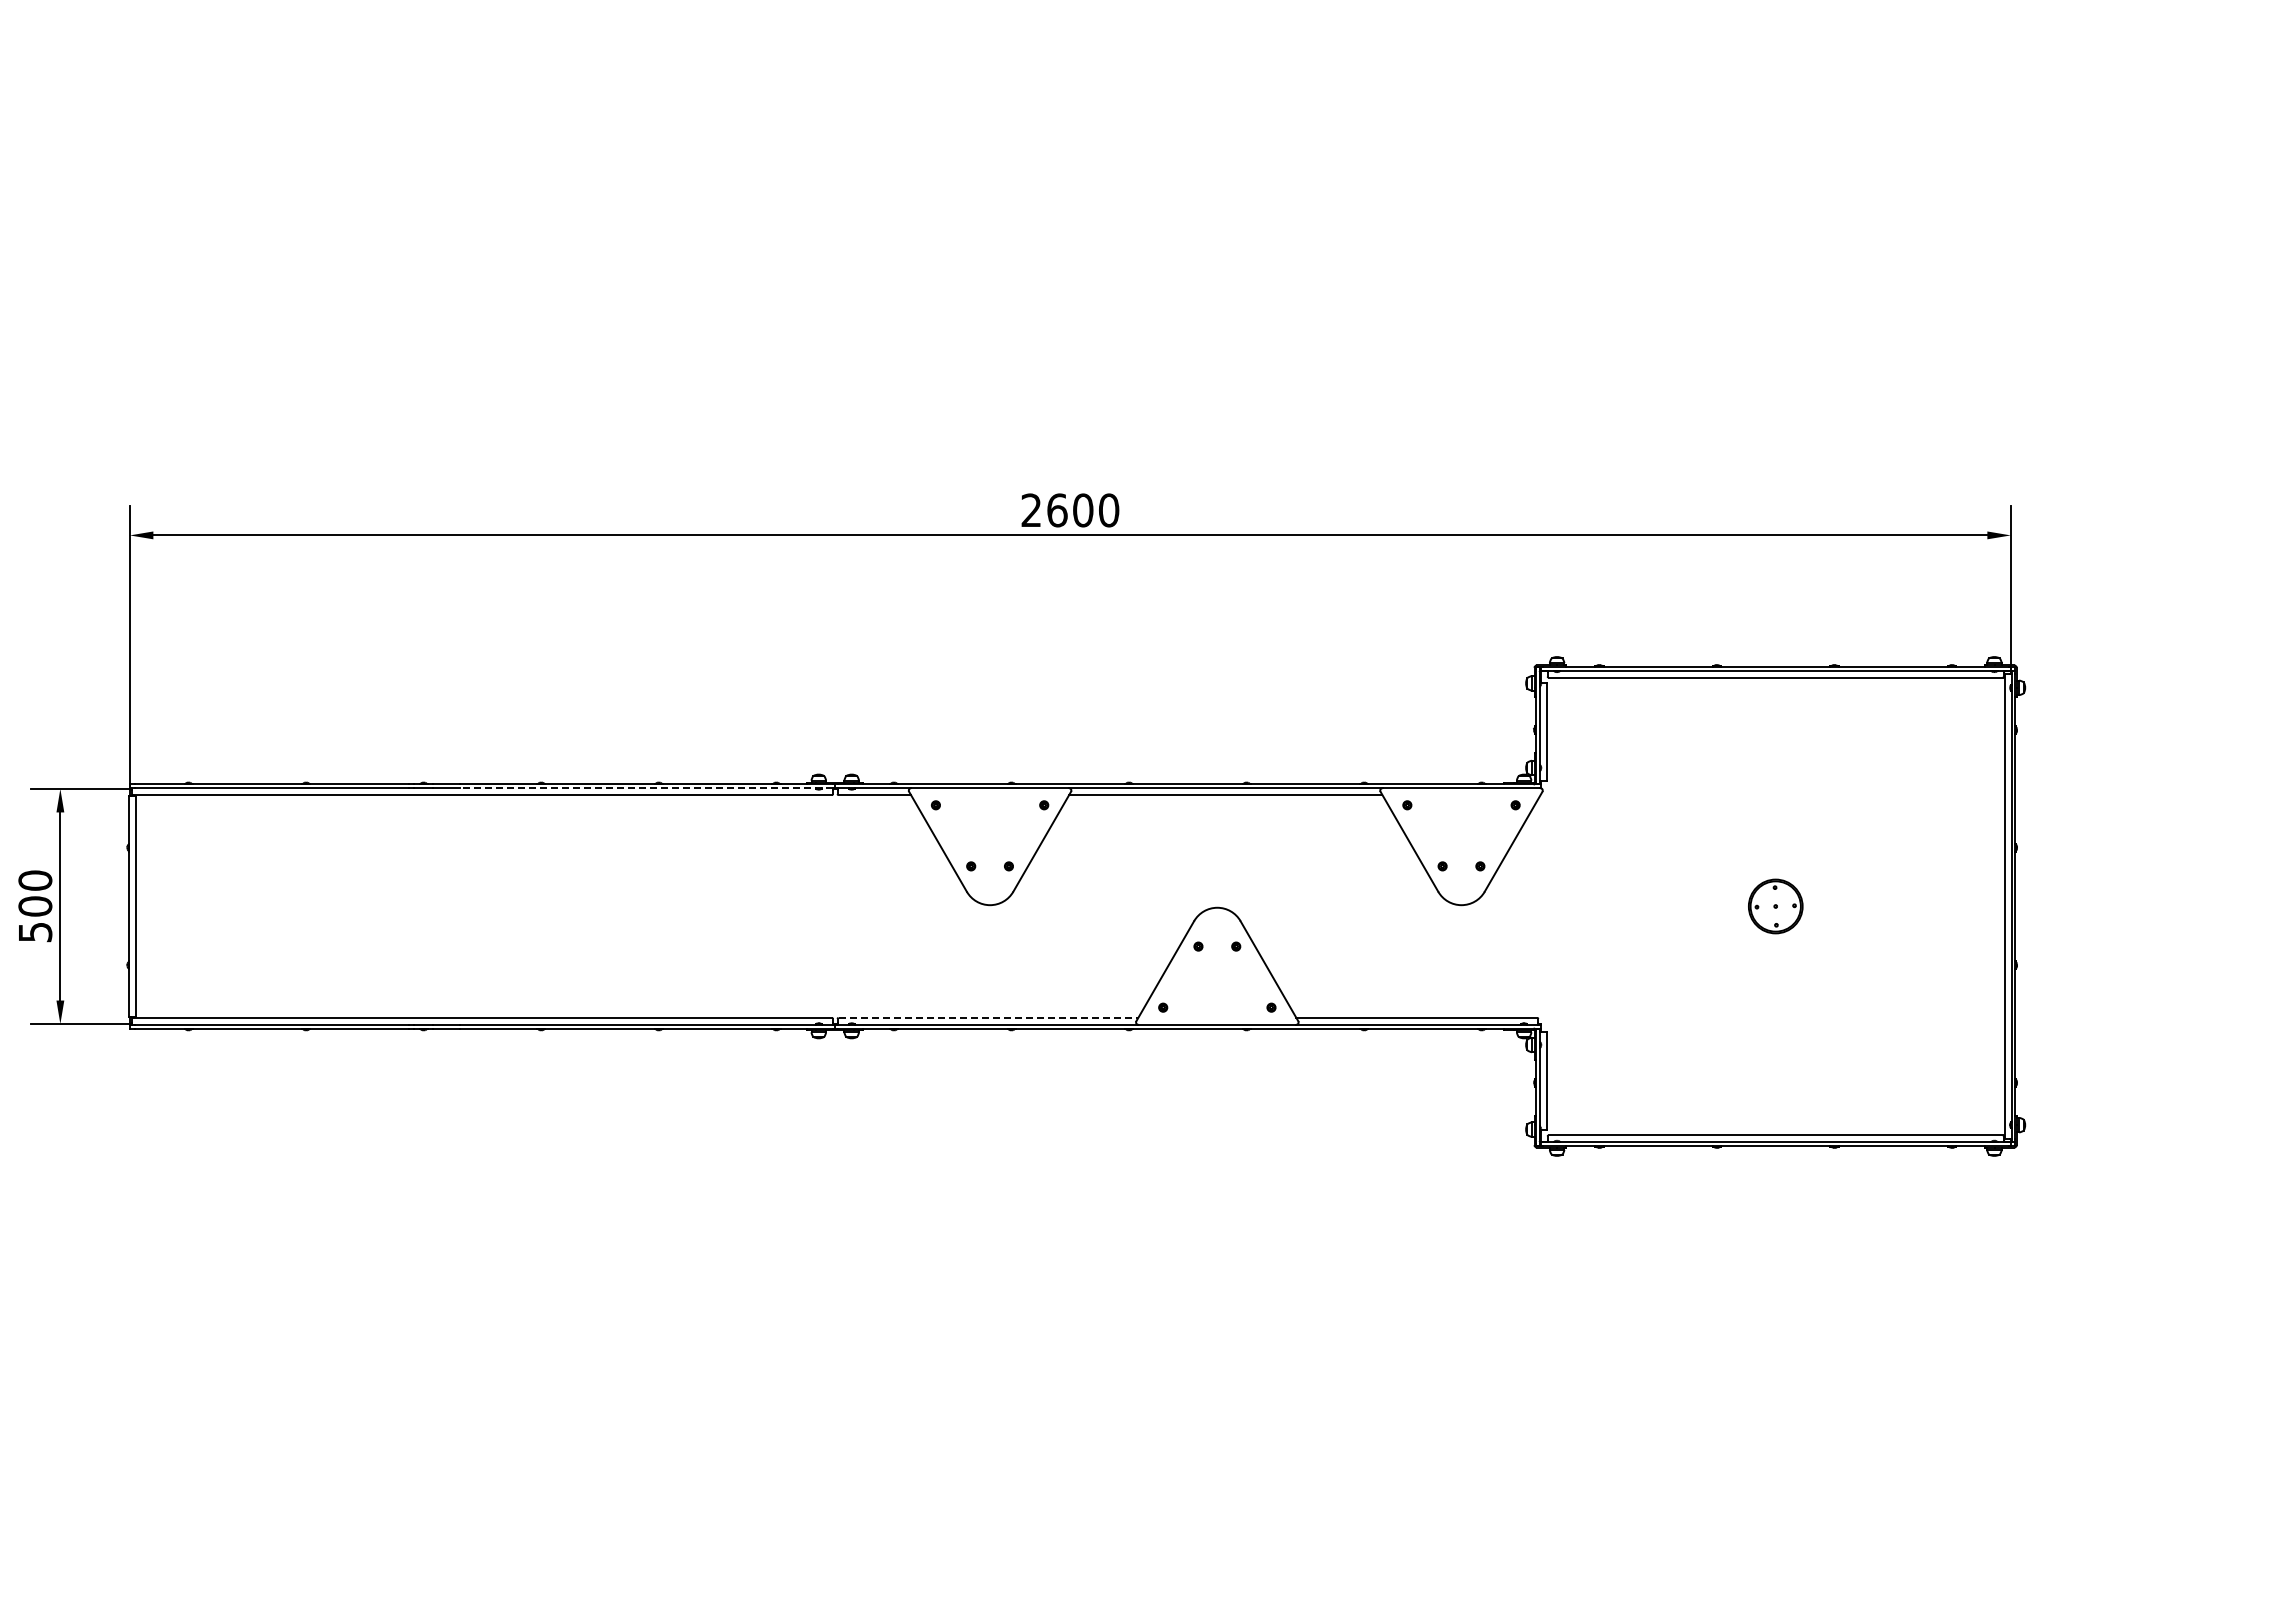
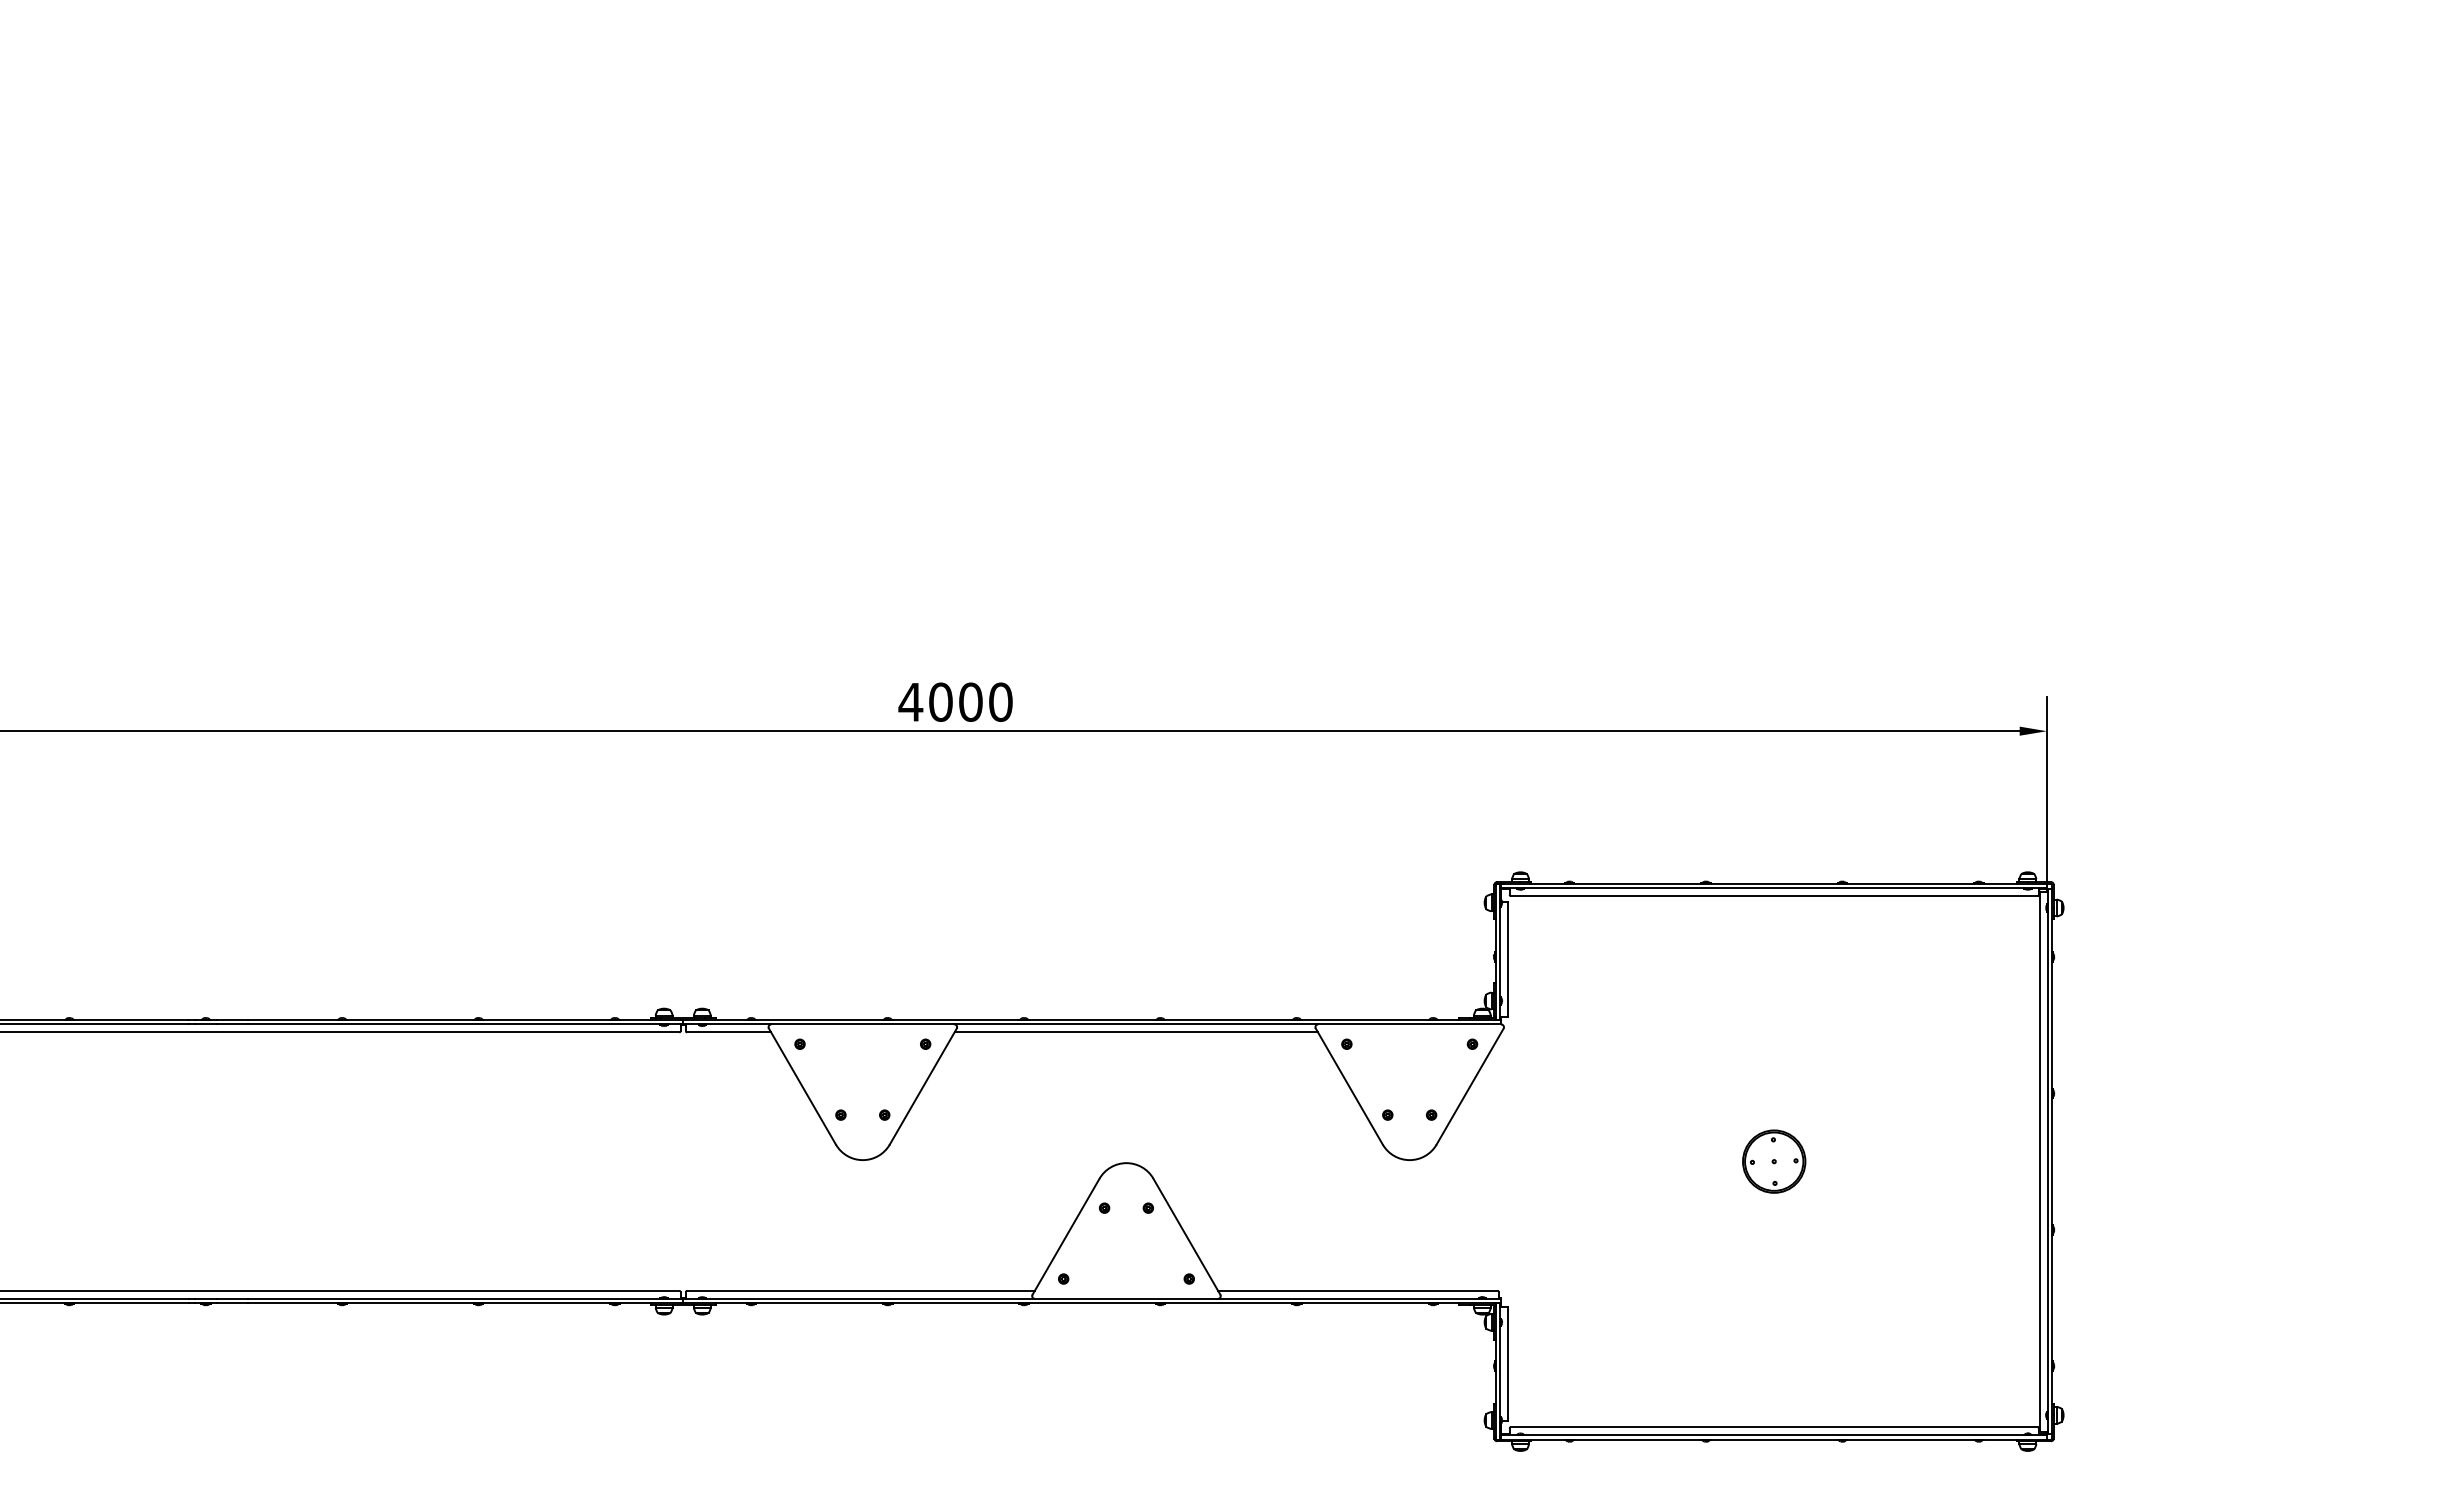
text: (1043, 510) -> (924, 702), 2600 -> 4000
line: (646, 788) -> (464, 1024), dashed -> solid
line: (988, 1017) -> (861, 1290), dashed -> solid

